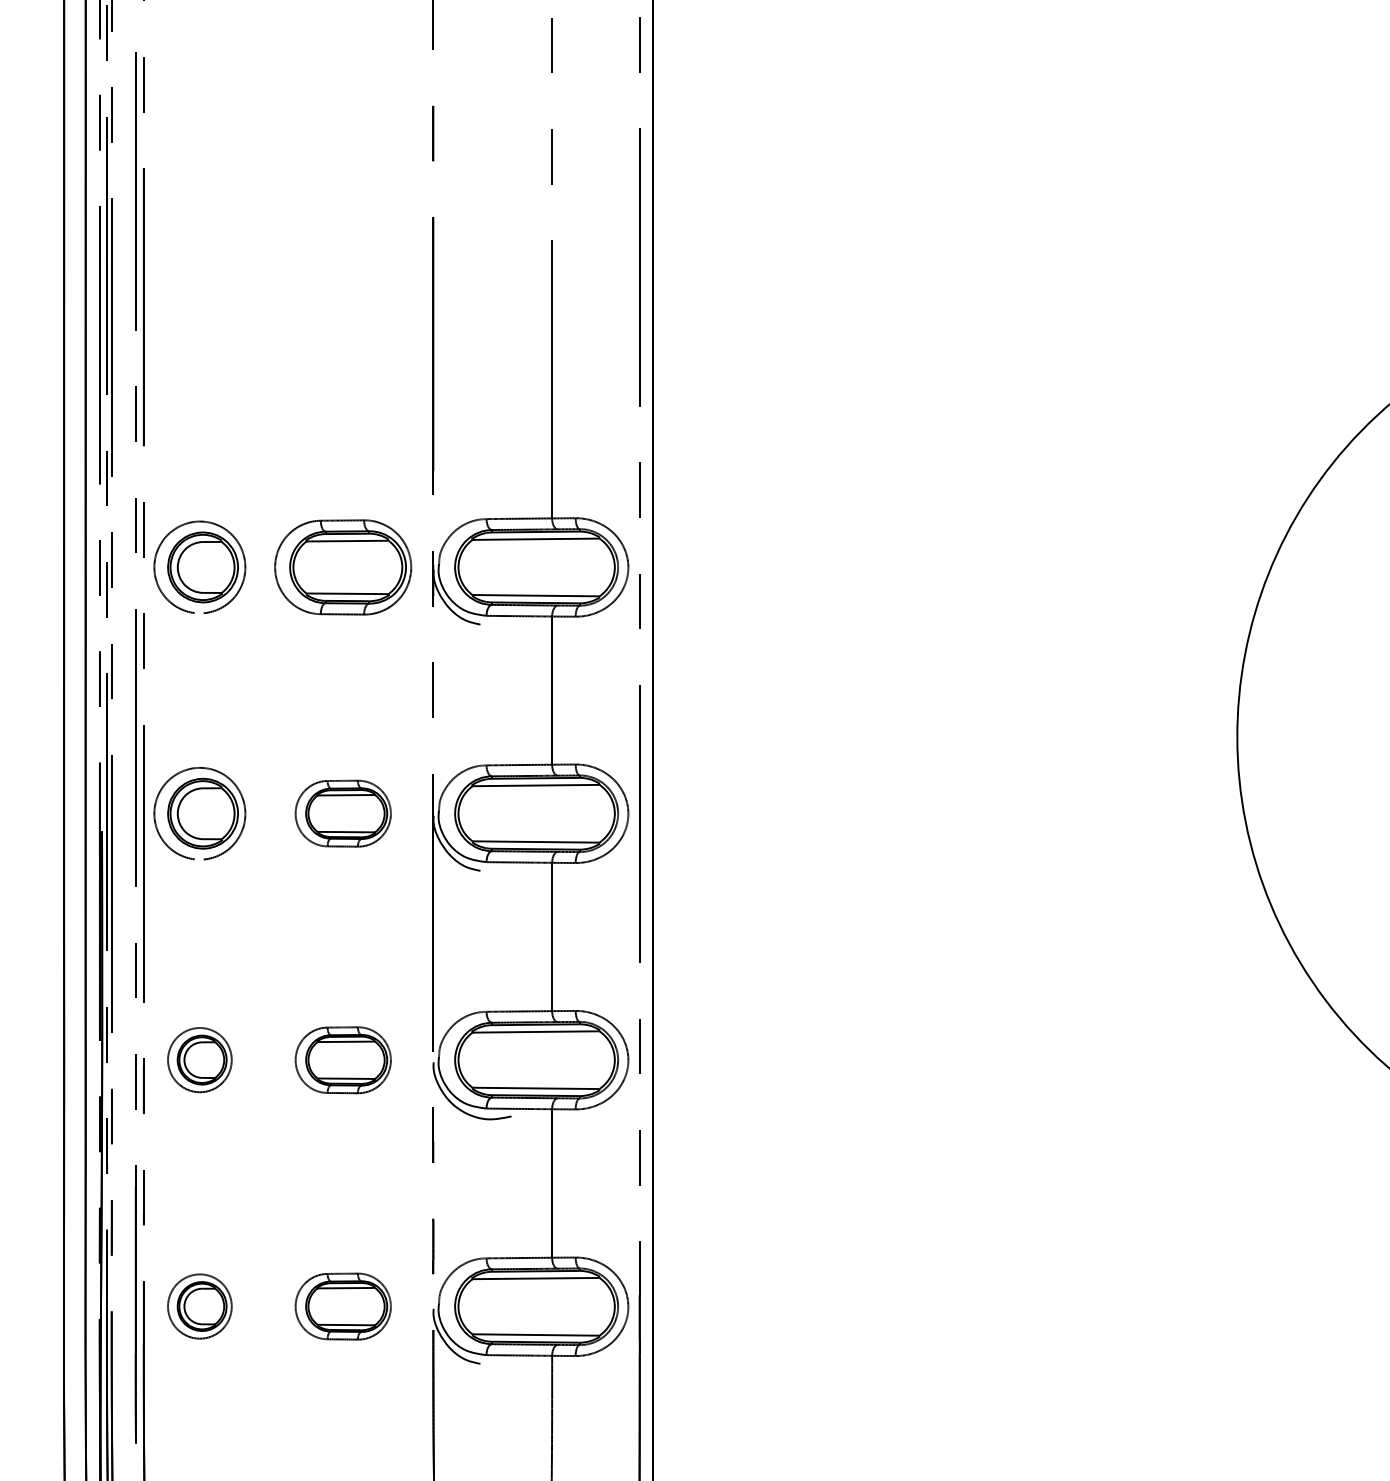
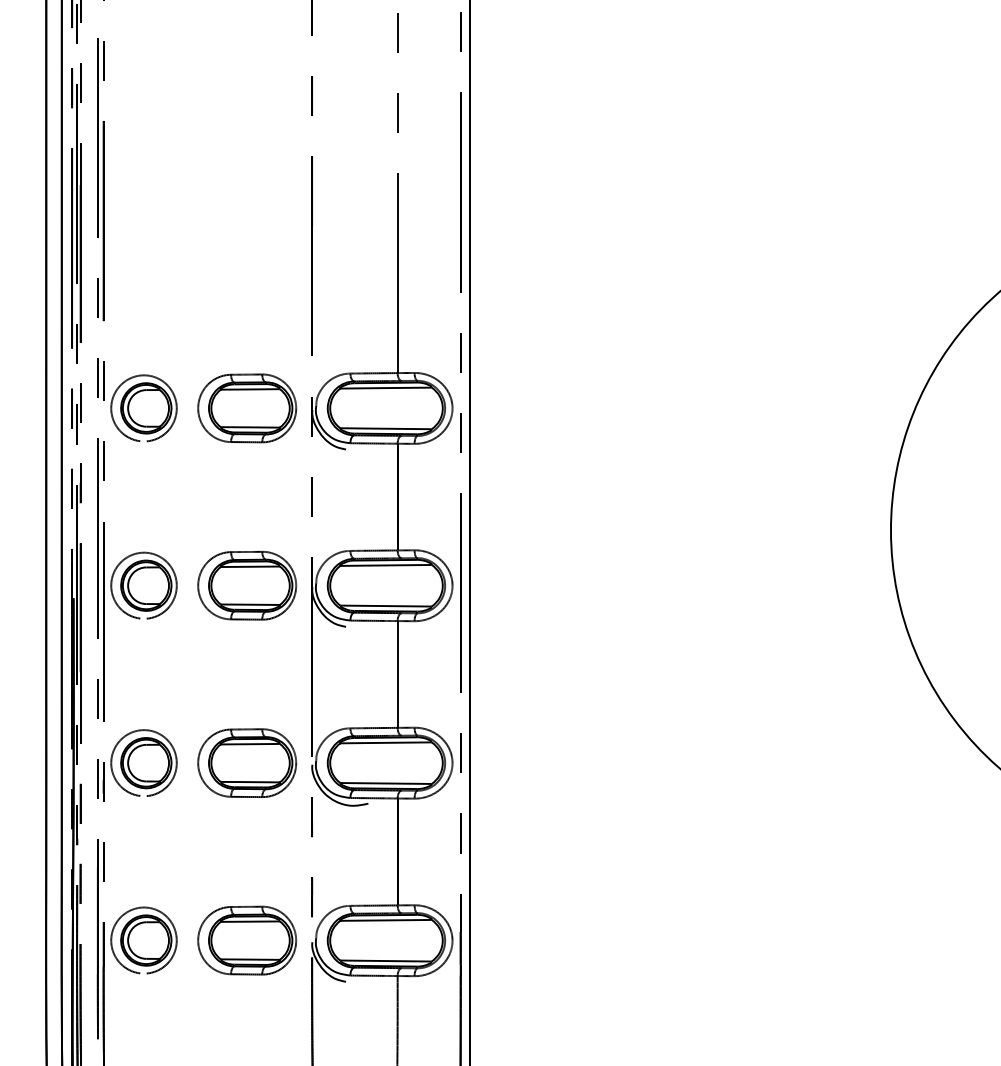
part: (343, 813) -> (247, 585), size x1.43
part: (199, 1059) -> (143, 762), size x1.43
part: (343, 1060) -> (247, 763), size x1.43
part: (199, 1306) -> (143, 940), size x1.43
part: (343, 1306) -> (247, 940), size x1.43

